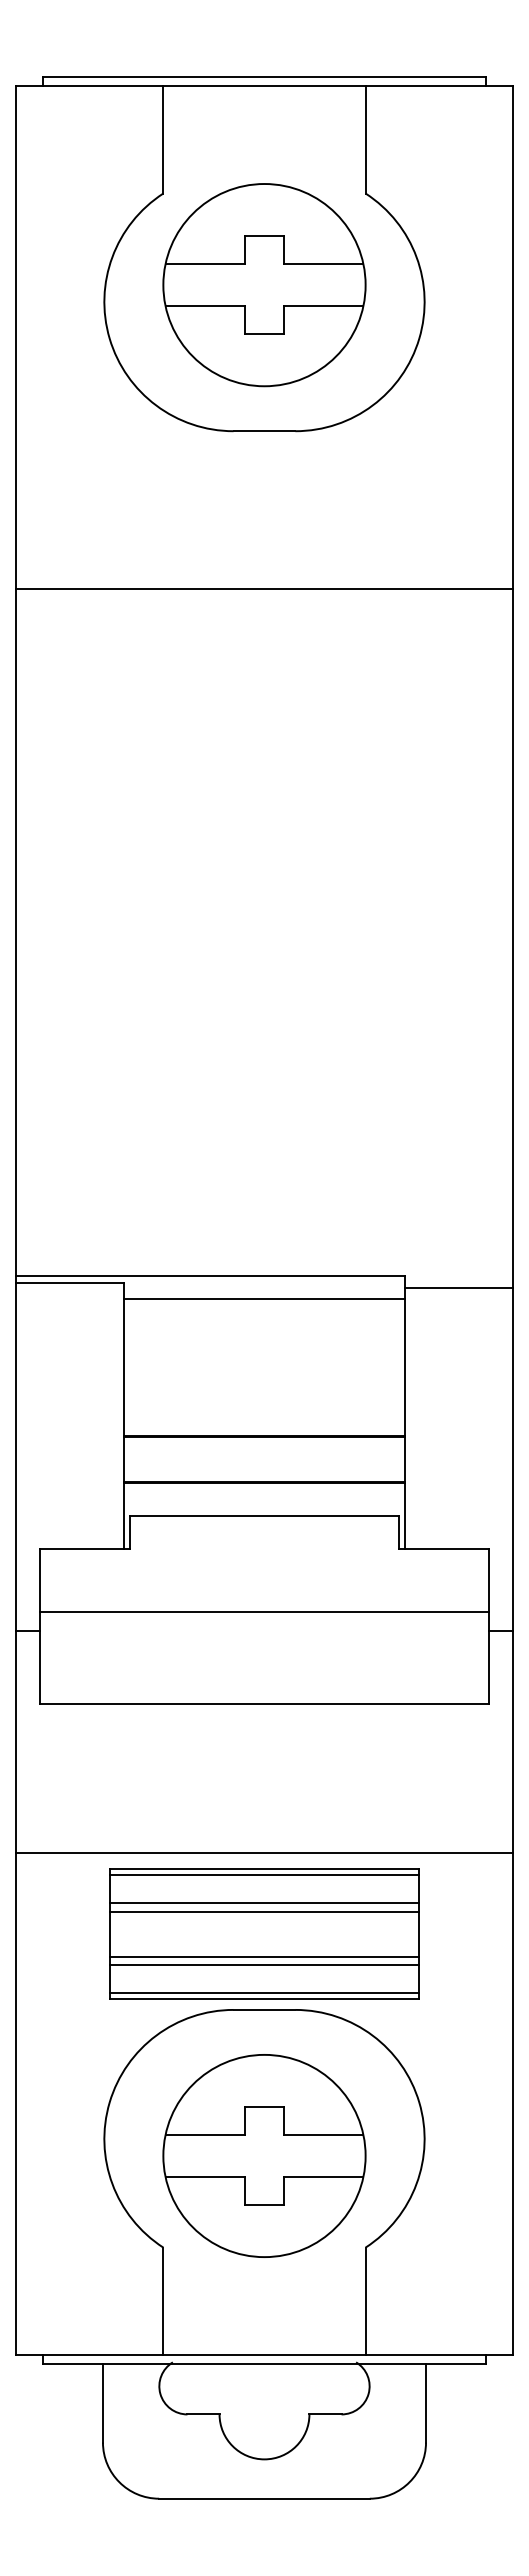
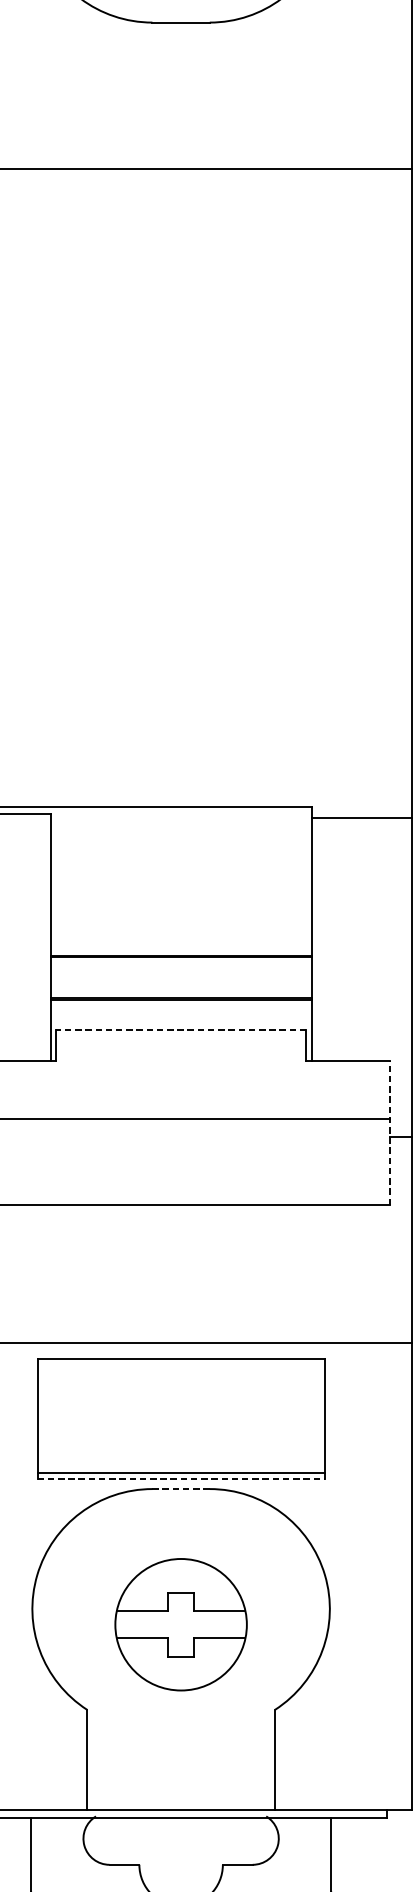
line: (264, 1298) -> (181, 828), removed
line: (264, 1516) -> (181, 1030), solid -> dashed
line: (489, 1626) -> (390, 1132), solid -> dashed
line: (264, 1875) -> (181, 1364), removed
line: (264, 1903) -> (181, 1390), removed
line: (264, 1911) -> (181, 1397), removed
line: (264, 1956) -> (181, 1439), removed
line: (264, 1964) -> (181, 1446), removed
line: (264, 1998) -> (181, 1478), solid -> dashed
line: (264, 2009) -> (181, 1488), solid -> dashed
part: (264, 2155) -> (181, 1624), size x0.7

